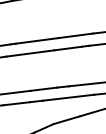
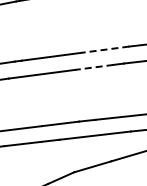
line: (75, 35) -> (104, 49), solid -> dashed
line: (67, 48) -> (93, 67), solid -> dashed

